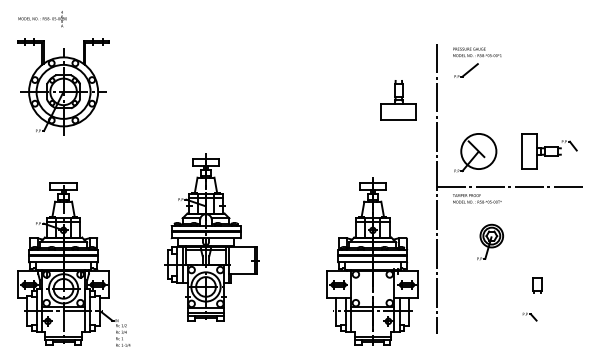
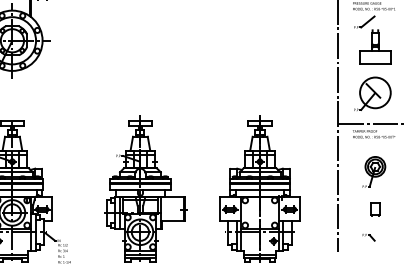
part: (398, 100) -> (375, 47), moved
part: (211, 237) -> (145, 189), moved
part: (490, 241) -> (374, 171), moved
part: (372, 261) -> (259, 189), moved
part: (478, 285) -> (375, 210), added
part: (471, 316) -> (369, 237), added

